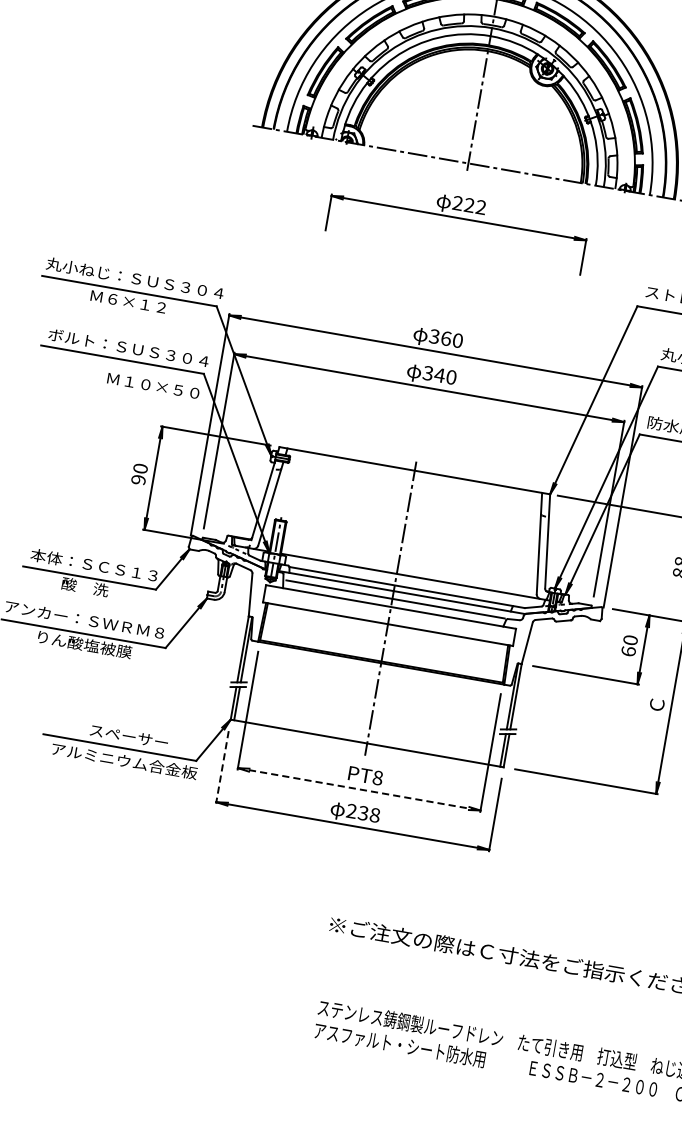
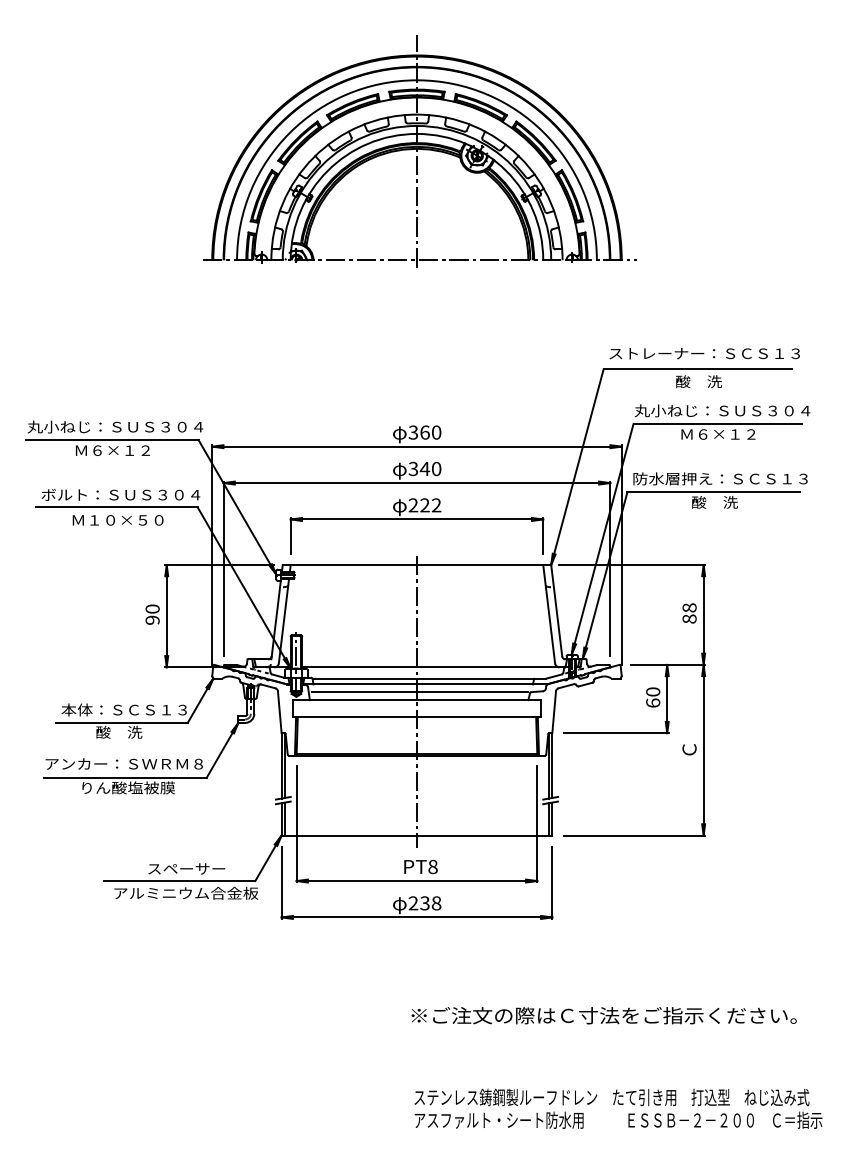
part: (458, 218) -> (416, 519), moved
text: (152, 386) -> (117, 520), moved
line: (222, 766) -> (281, 882), dashed -> solid
line: (359, 789) -> (417, 881), dashed -> solid

